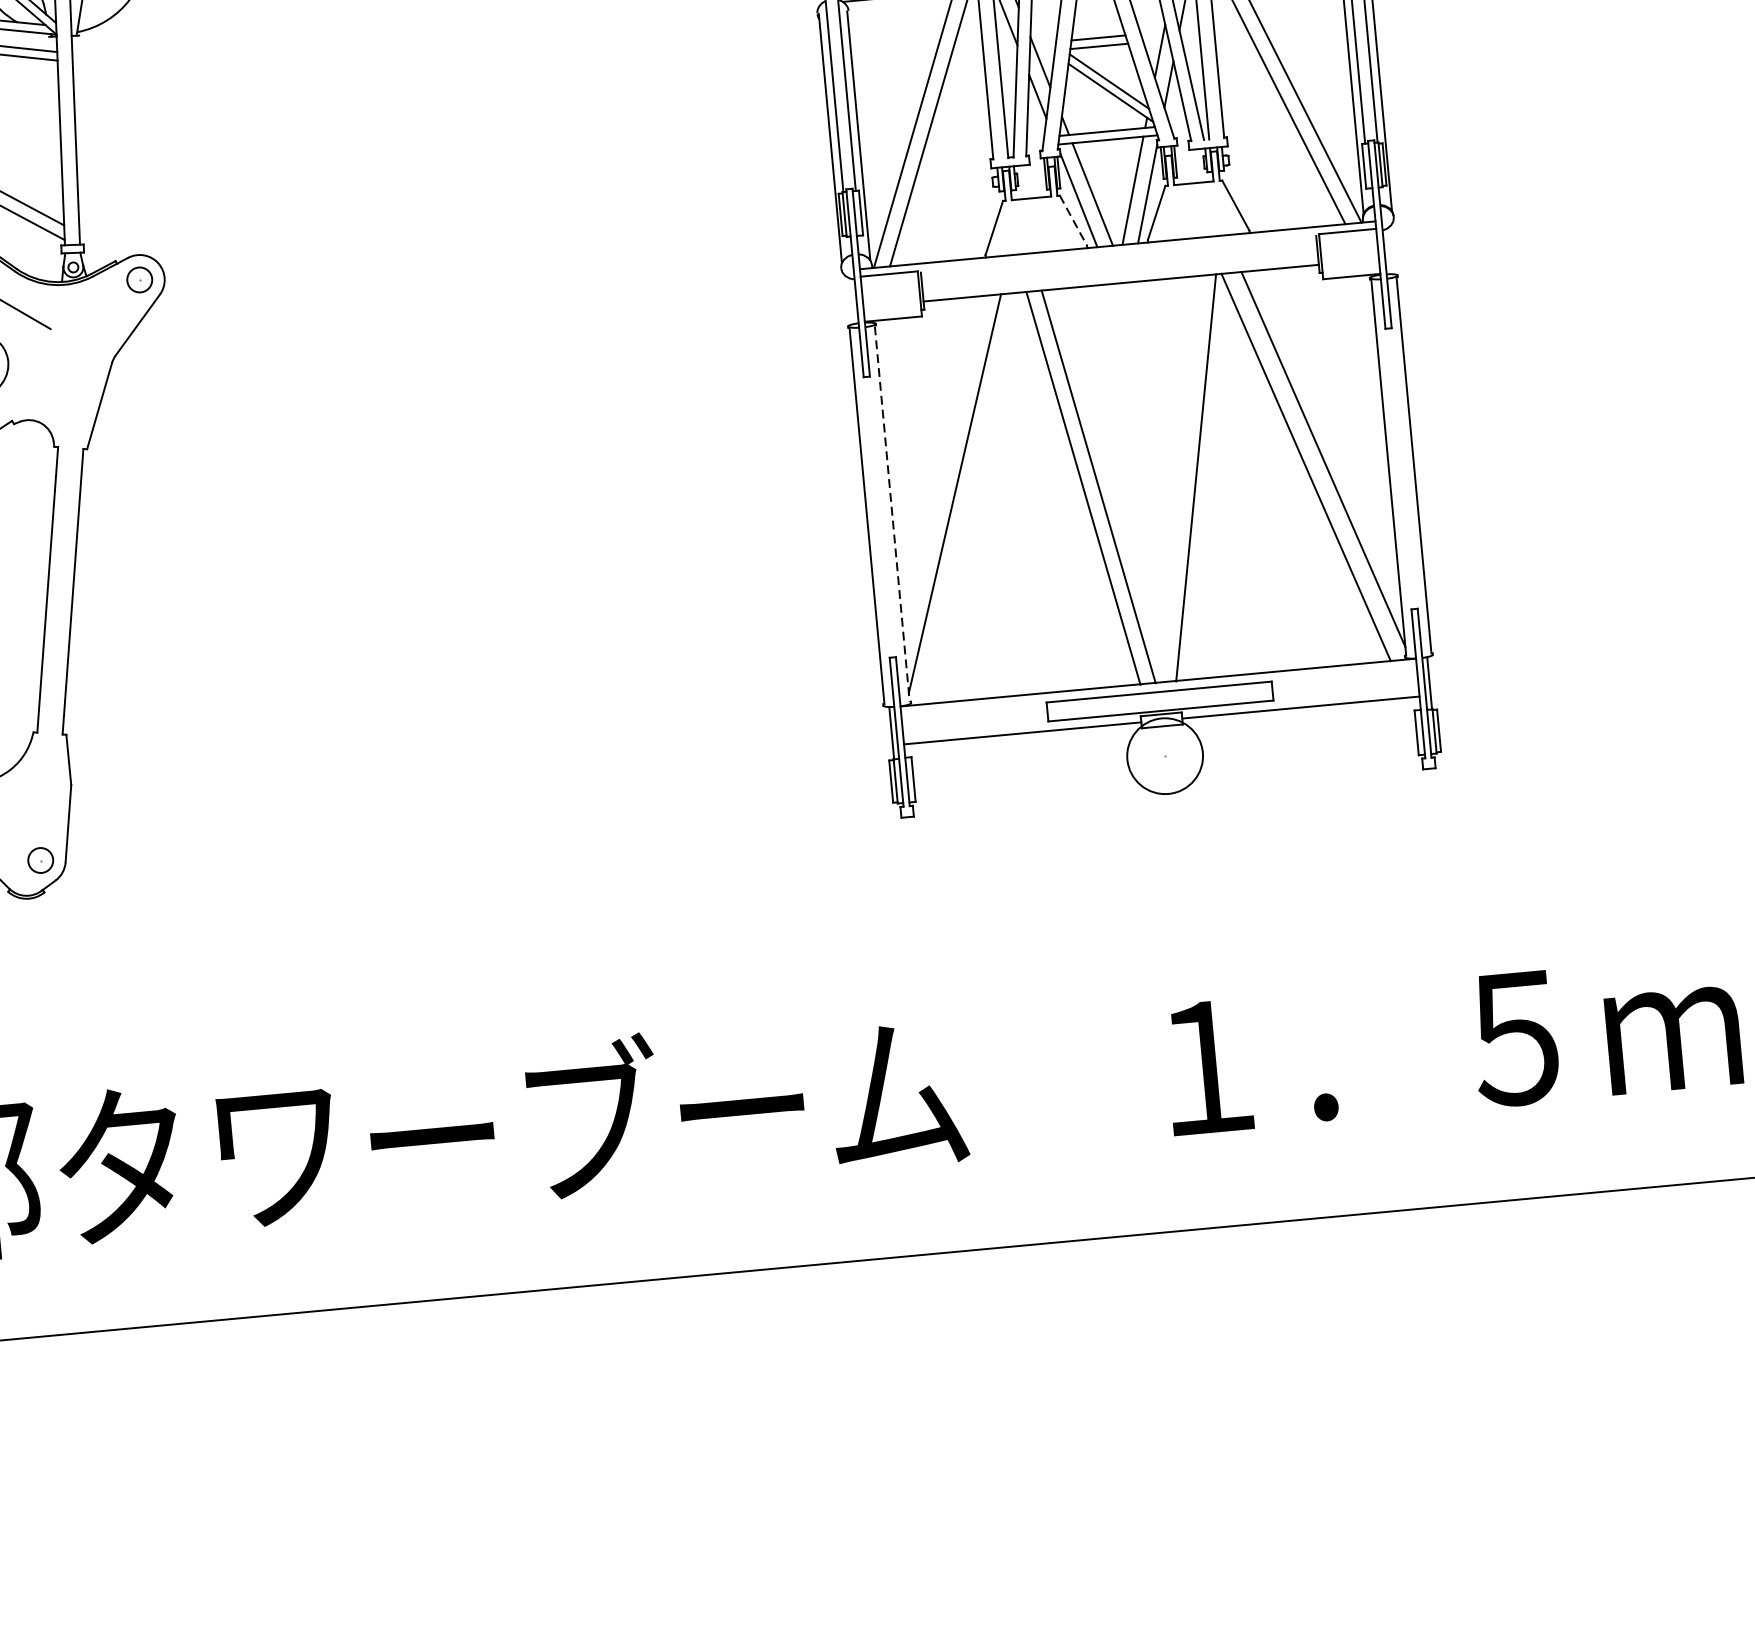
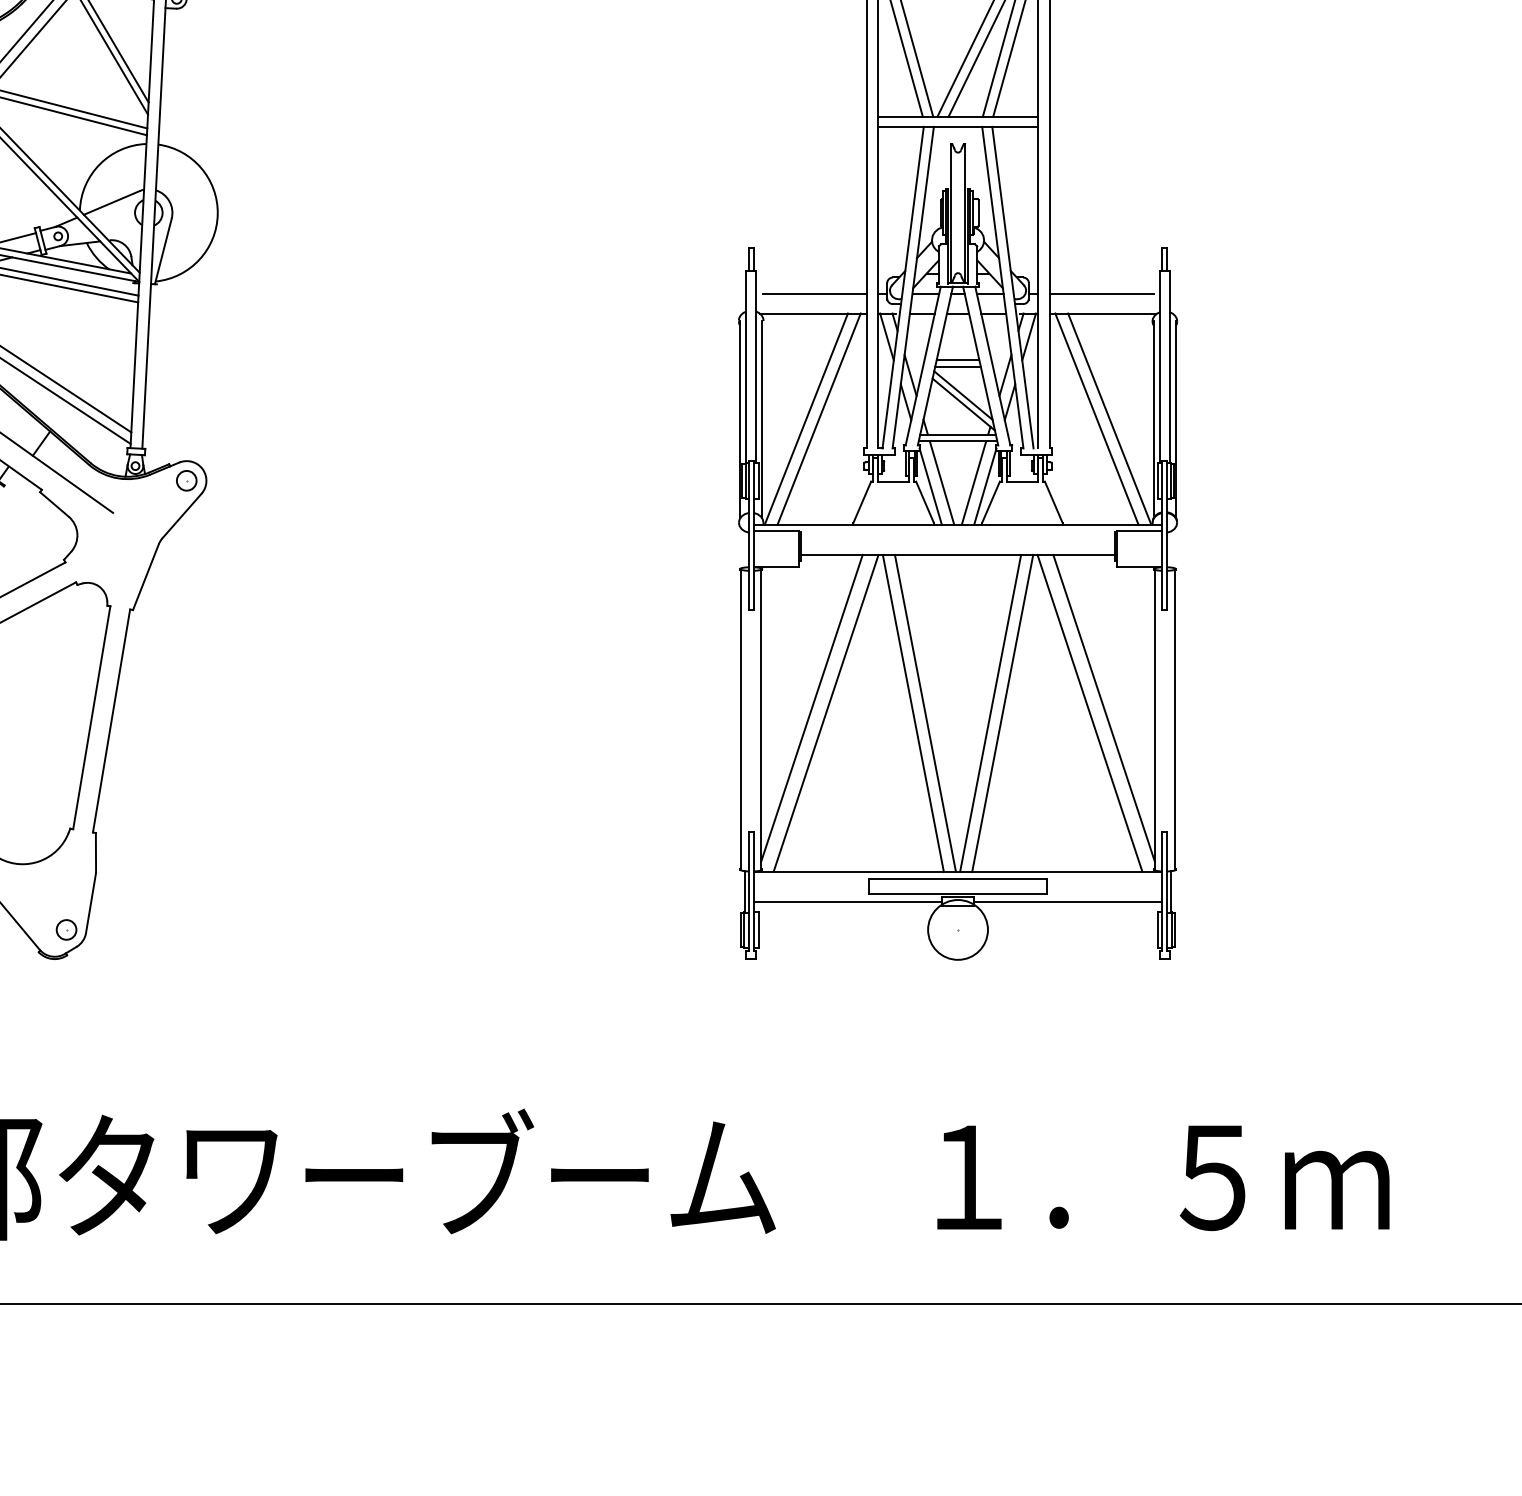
line: (1074, 220) -> (925, 502), dashed -> solid
line: (1180, 478) -> (990, 712), added
line: (972, 497) -> (825, 712), added
line: (892, 513) -> (761, 719), dashed -> solid

